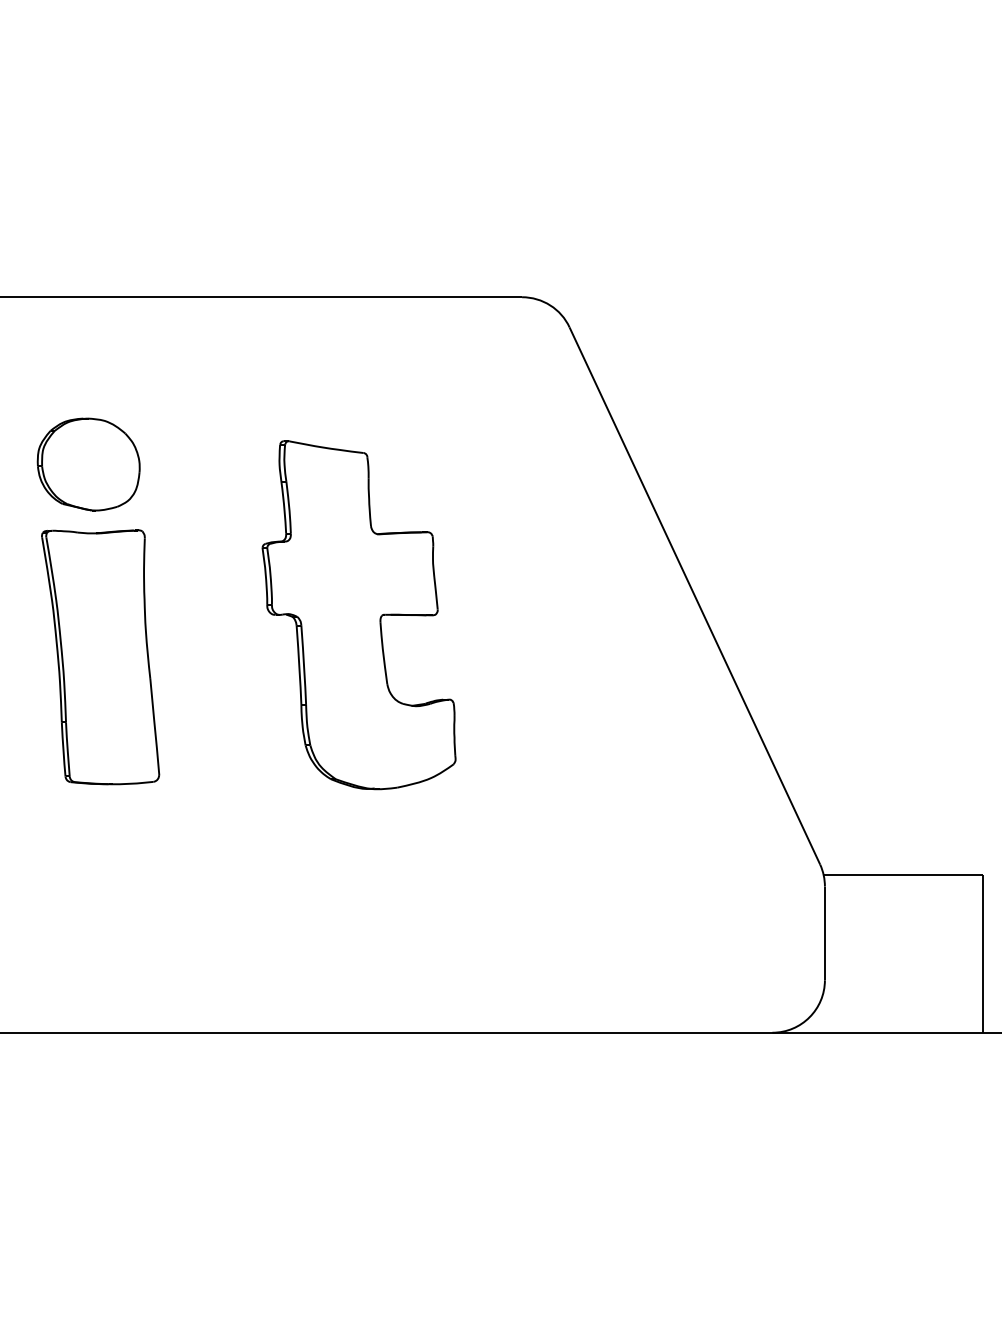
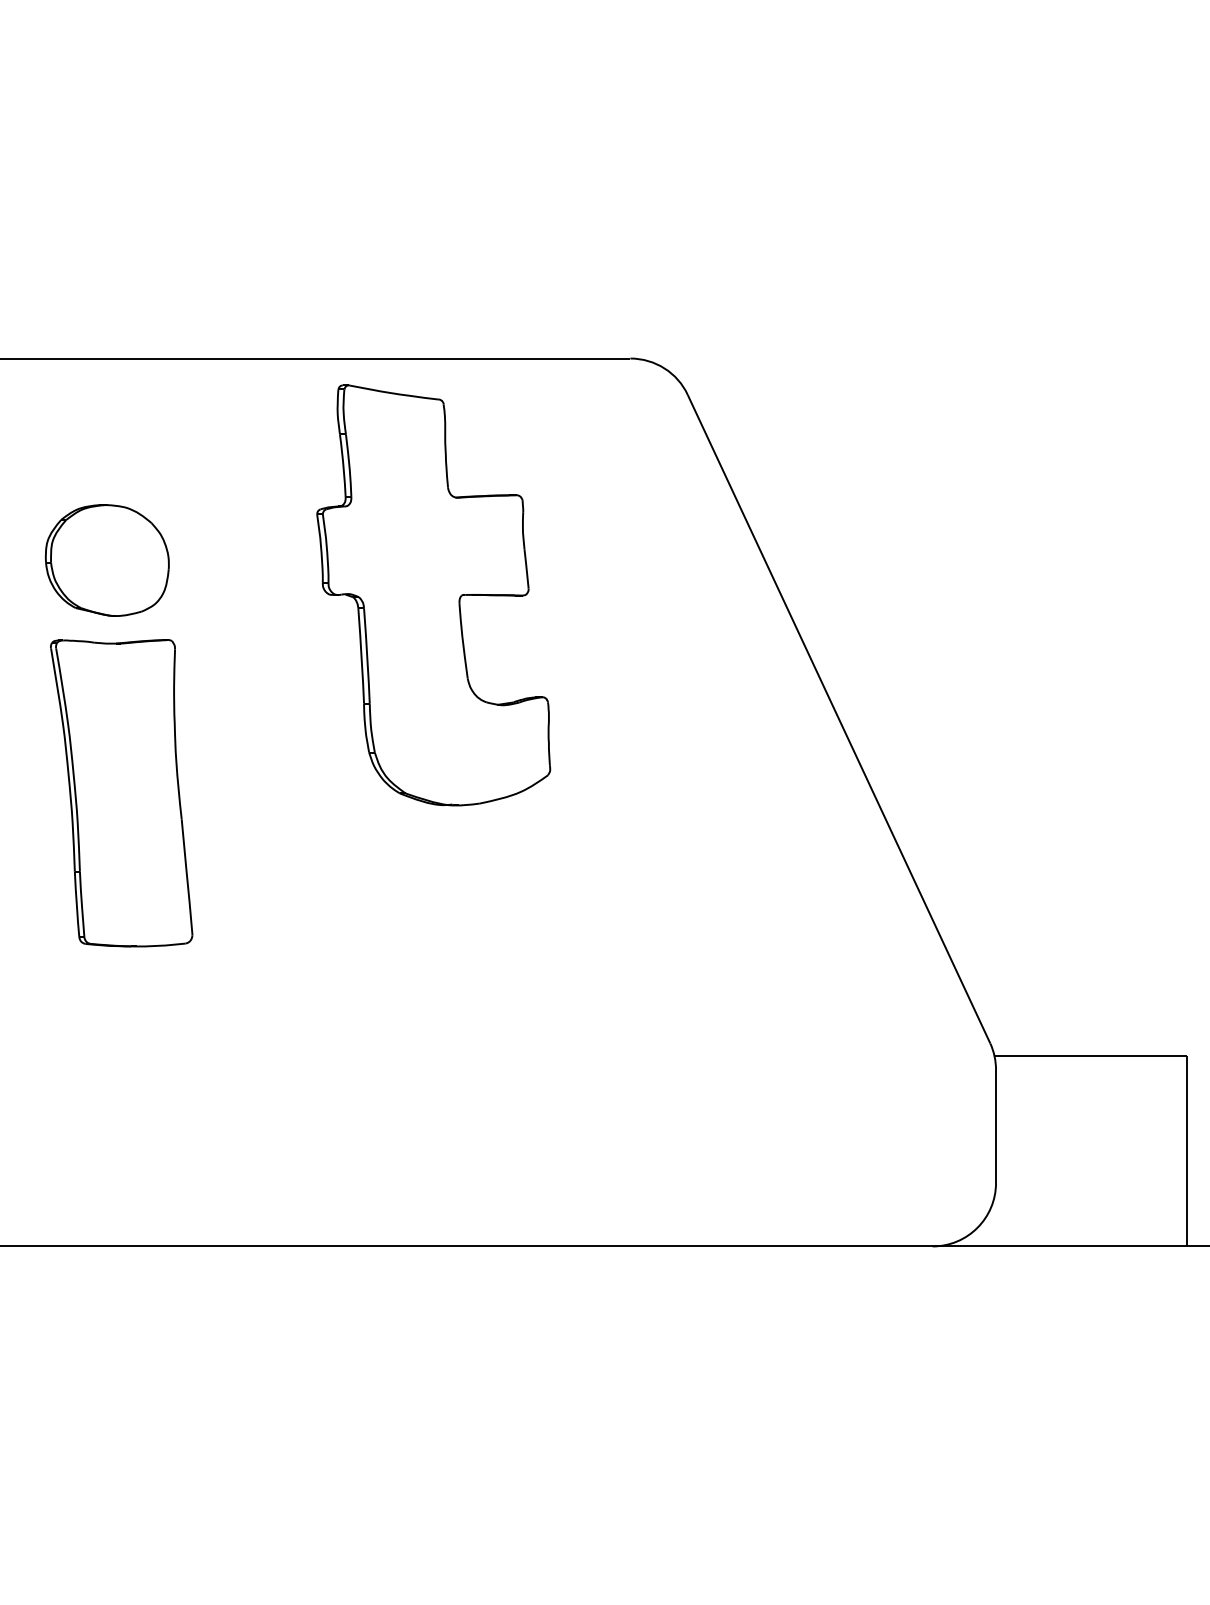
part: (358, 615) -> (433, 595), moved

